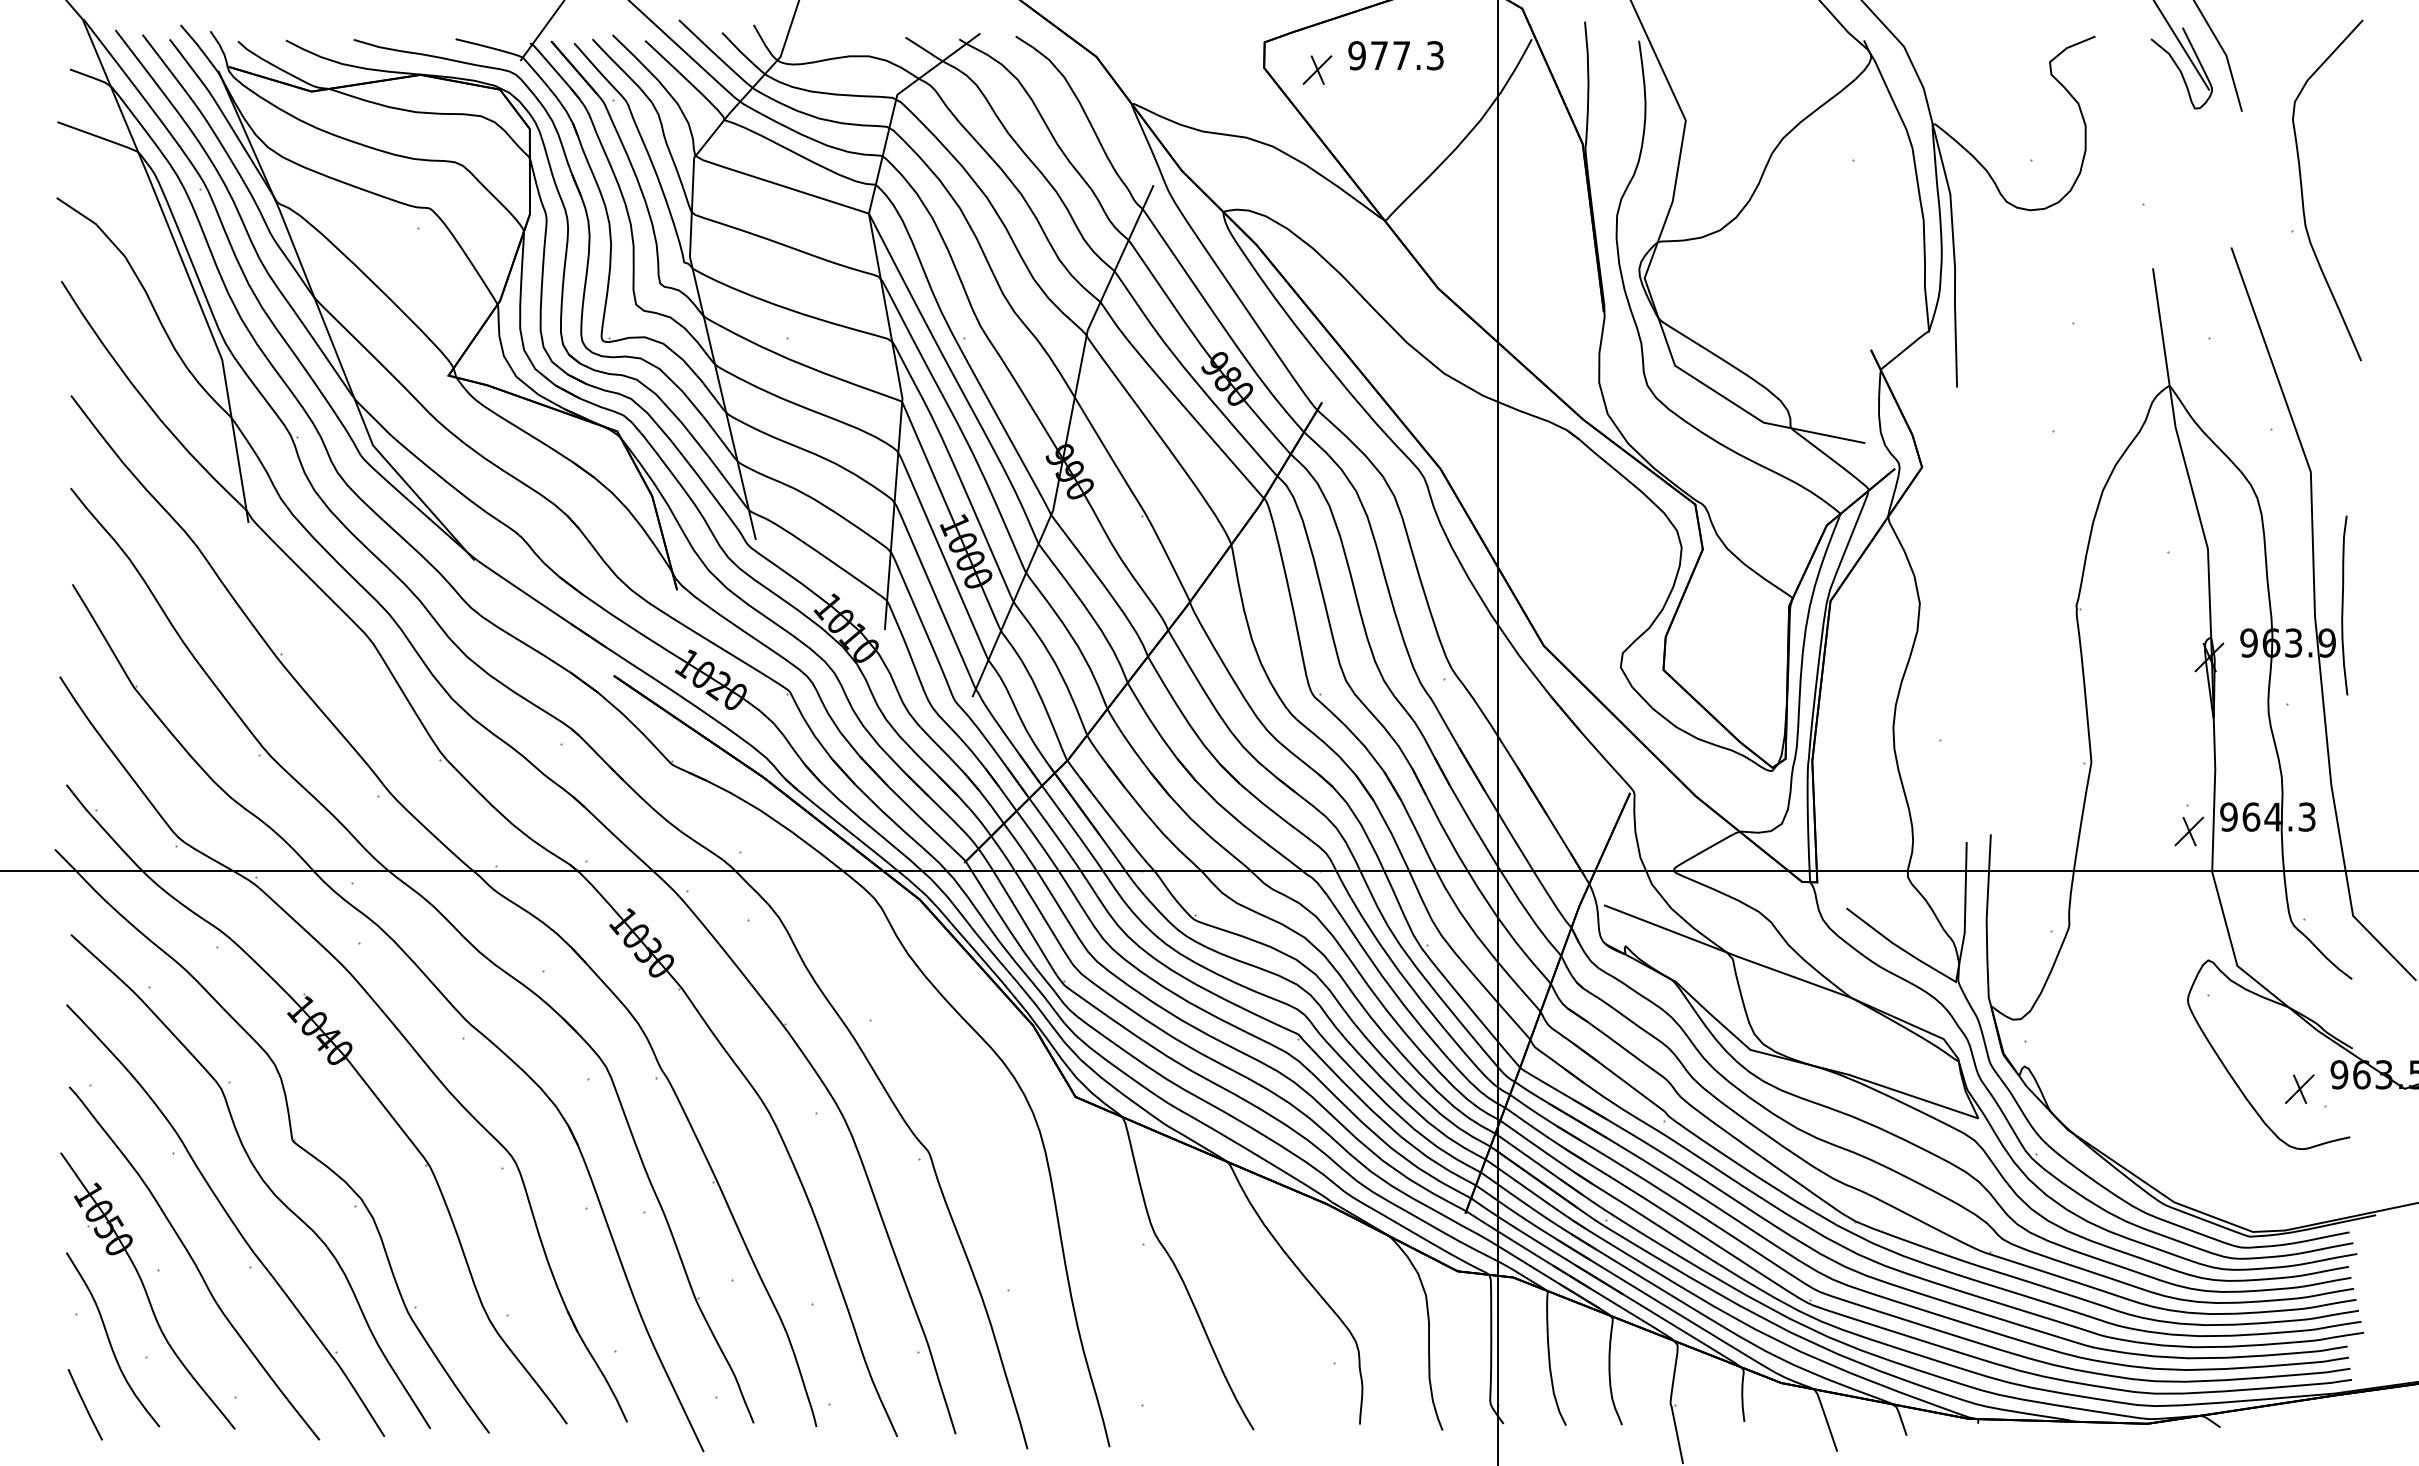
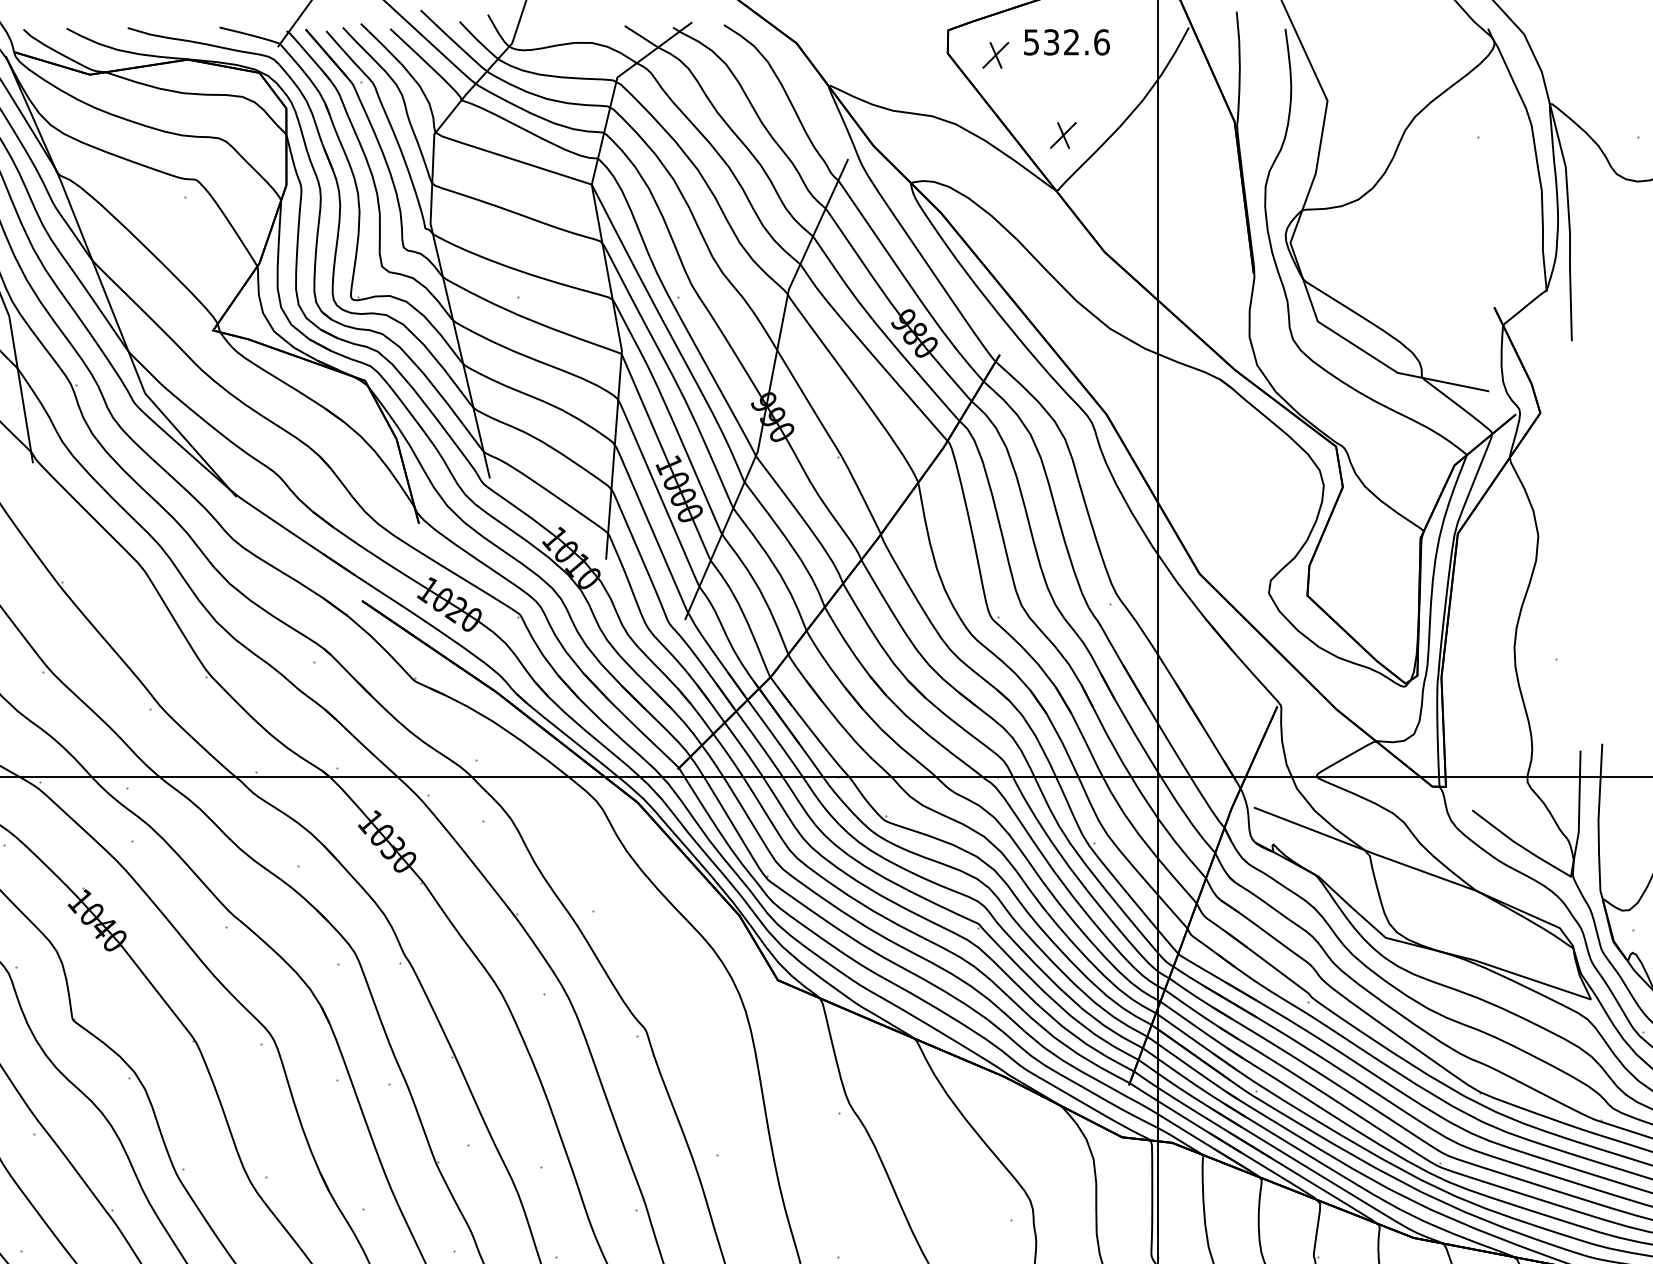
text: (1396, 55) -> (1066, 42), 977.3 -> 532.6
part: (1392, 158) -> (1063, 134), added

